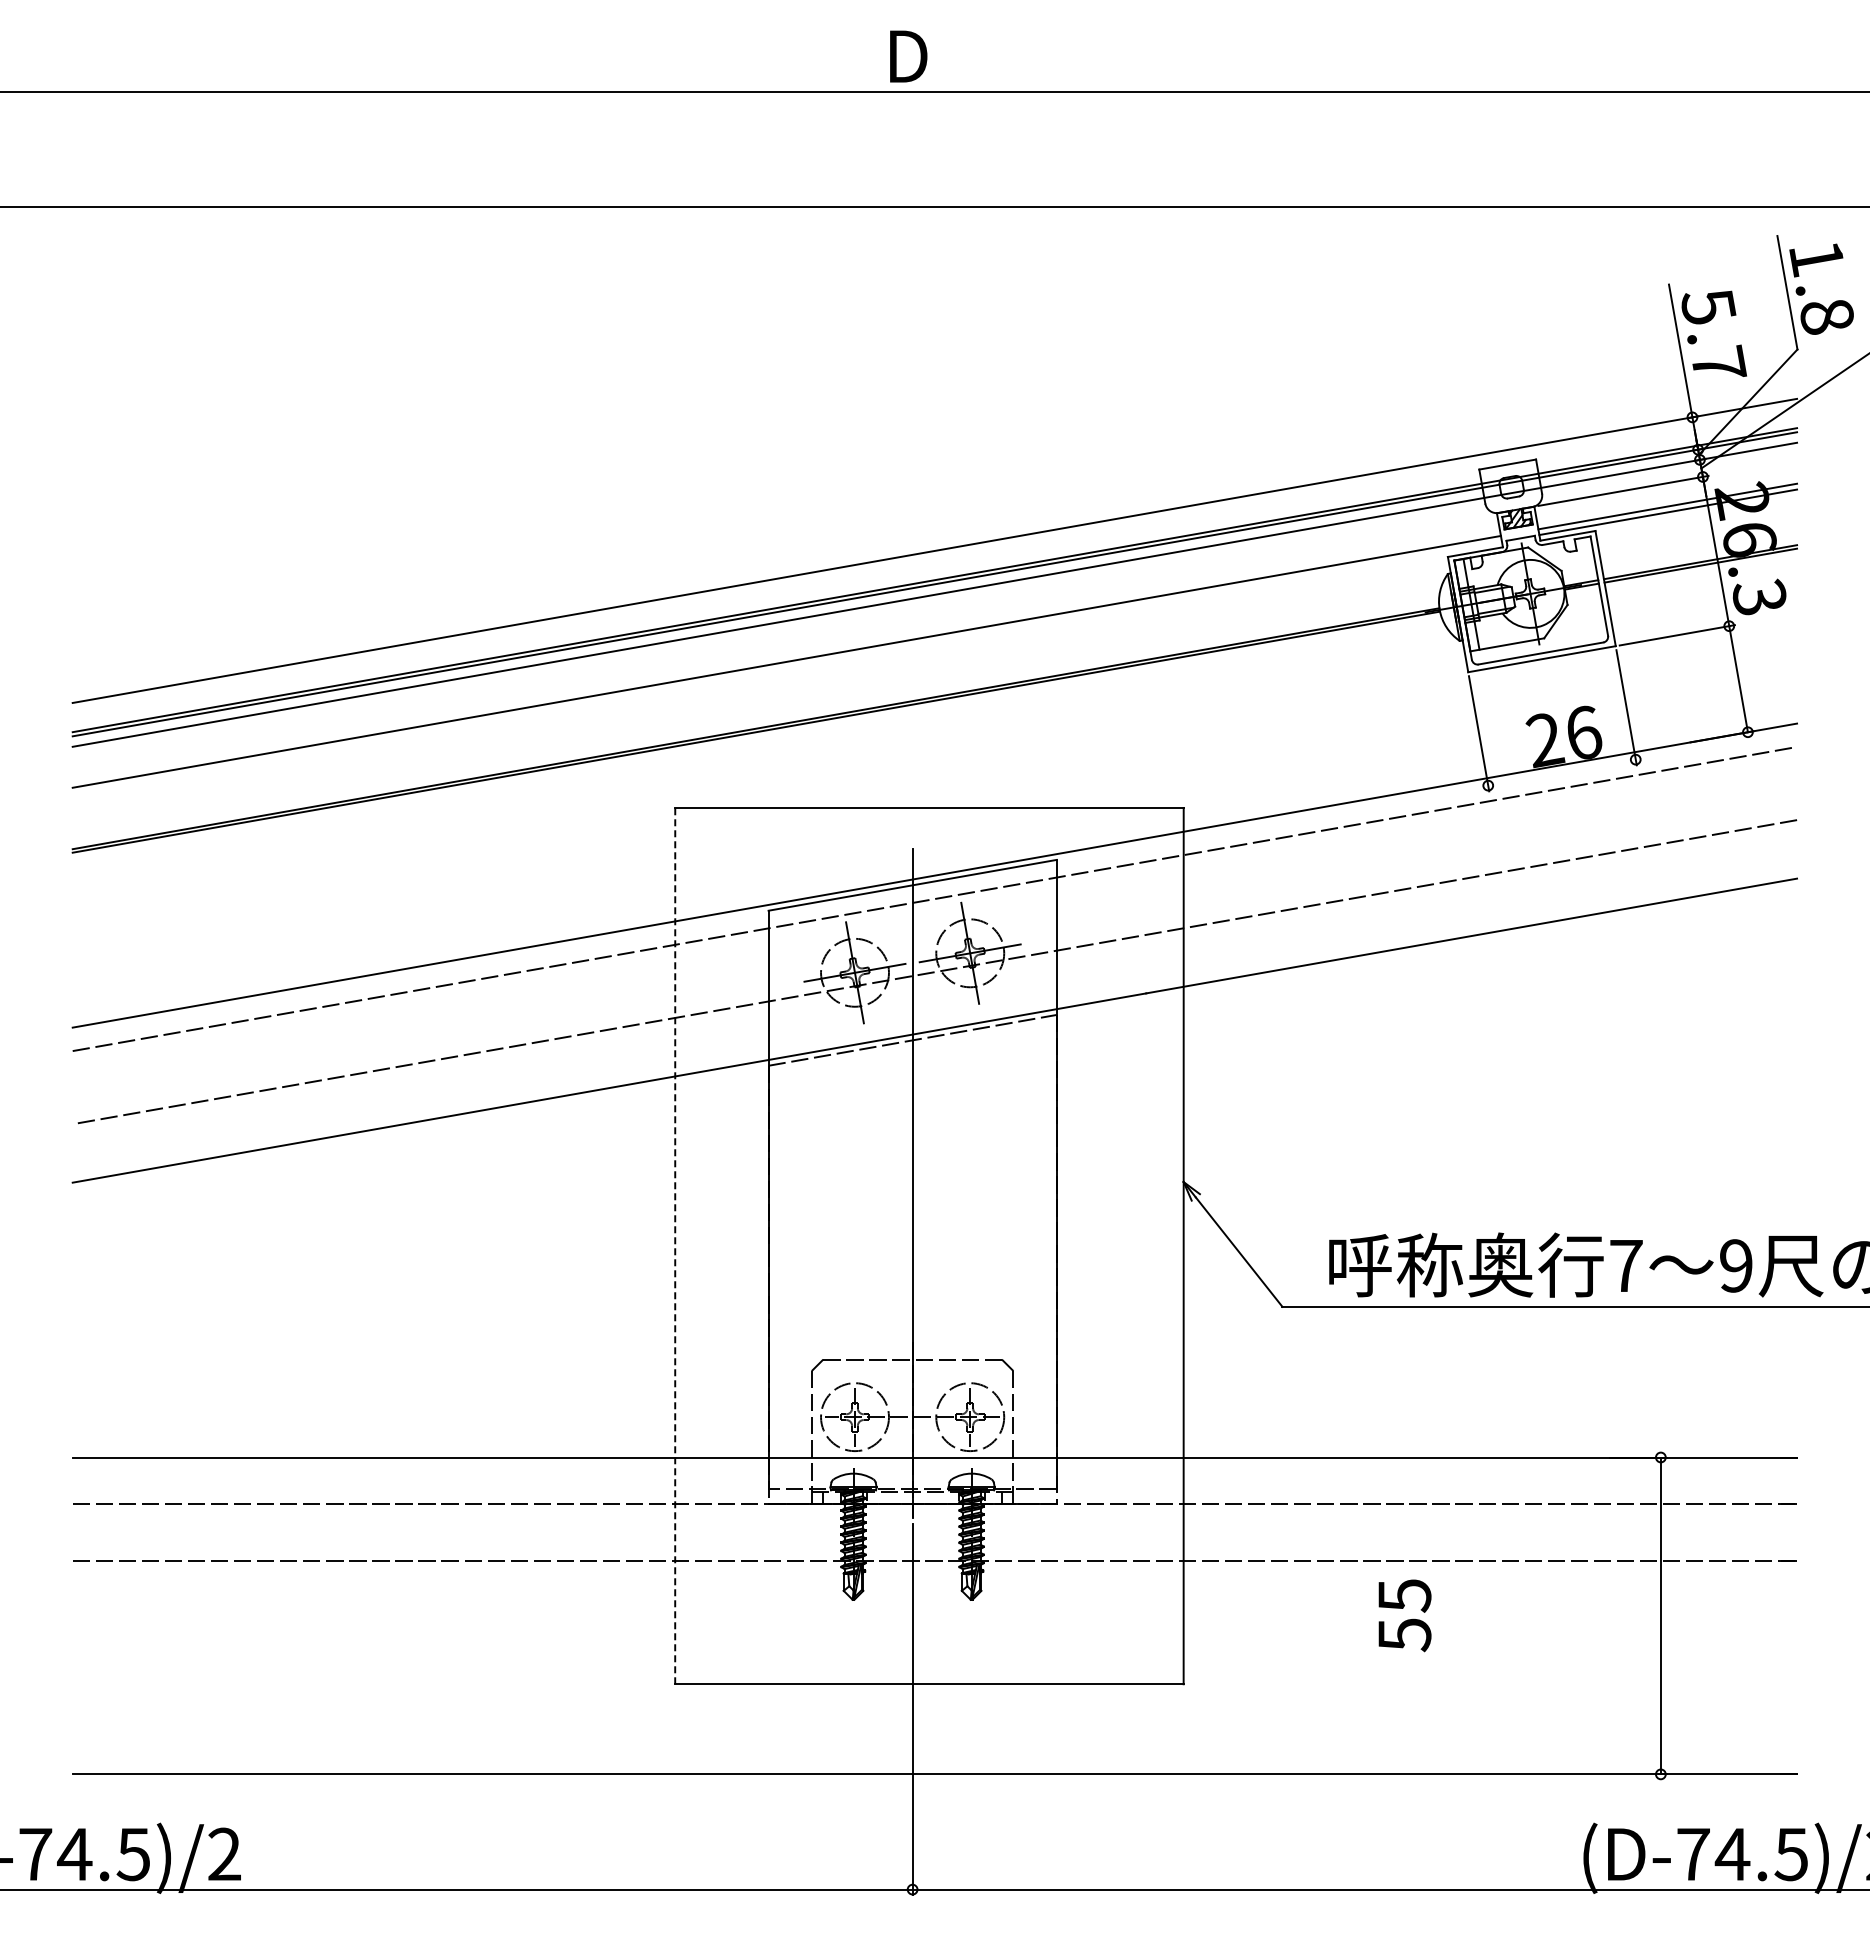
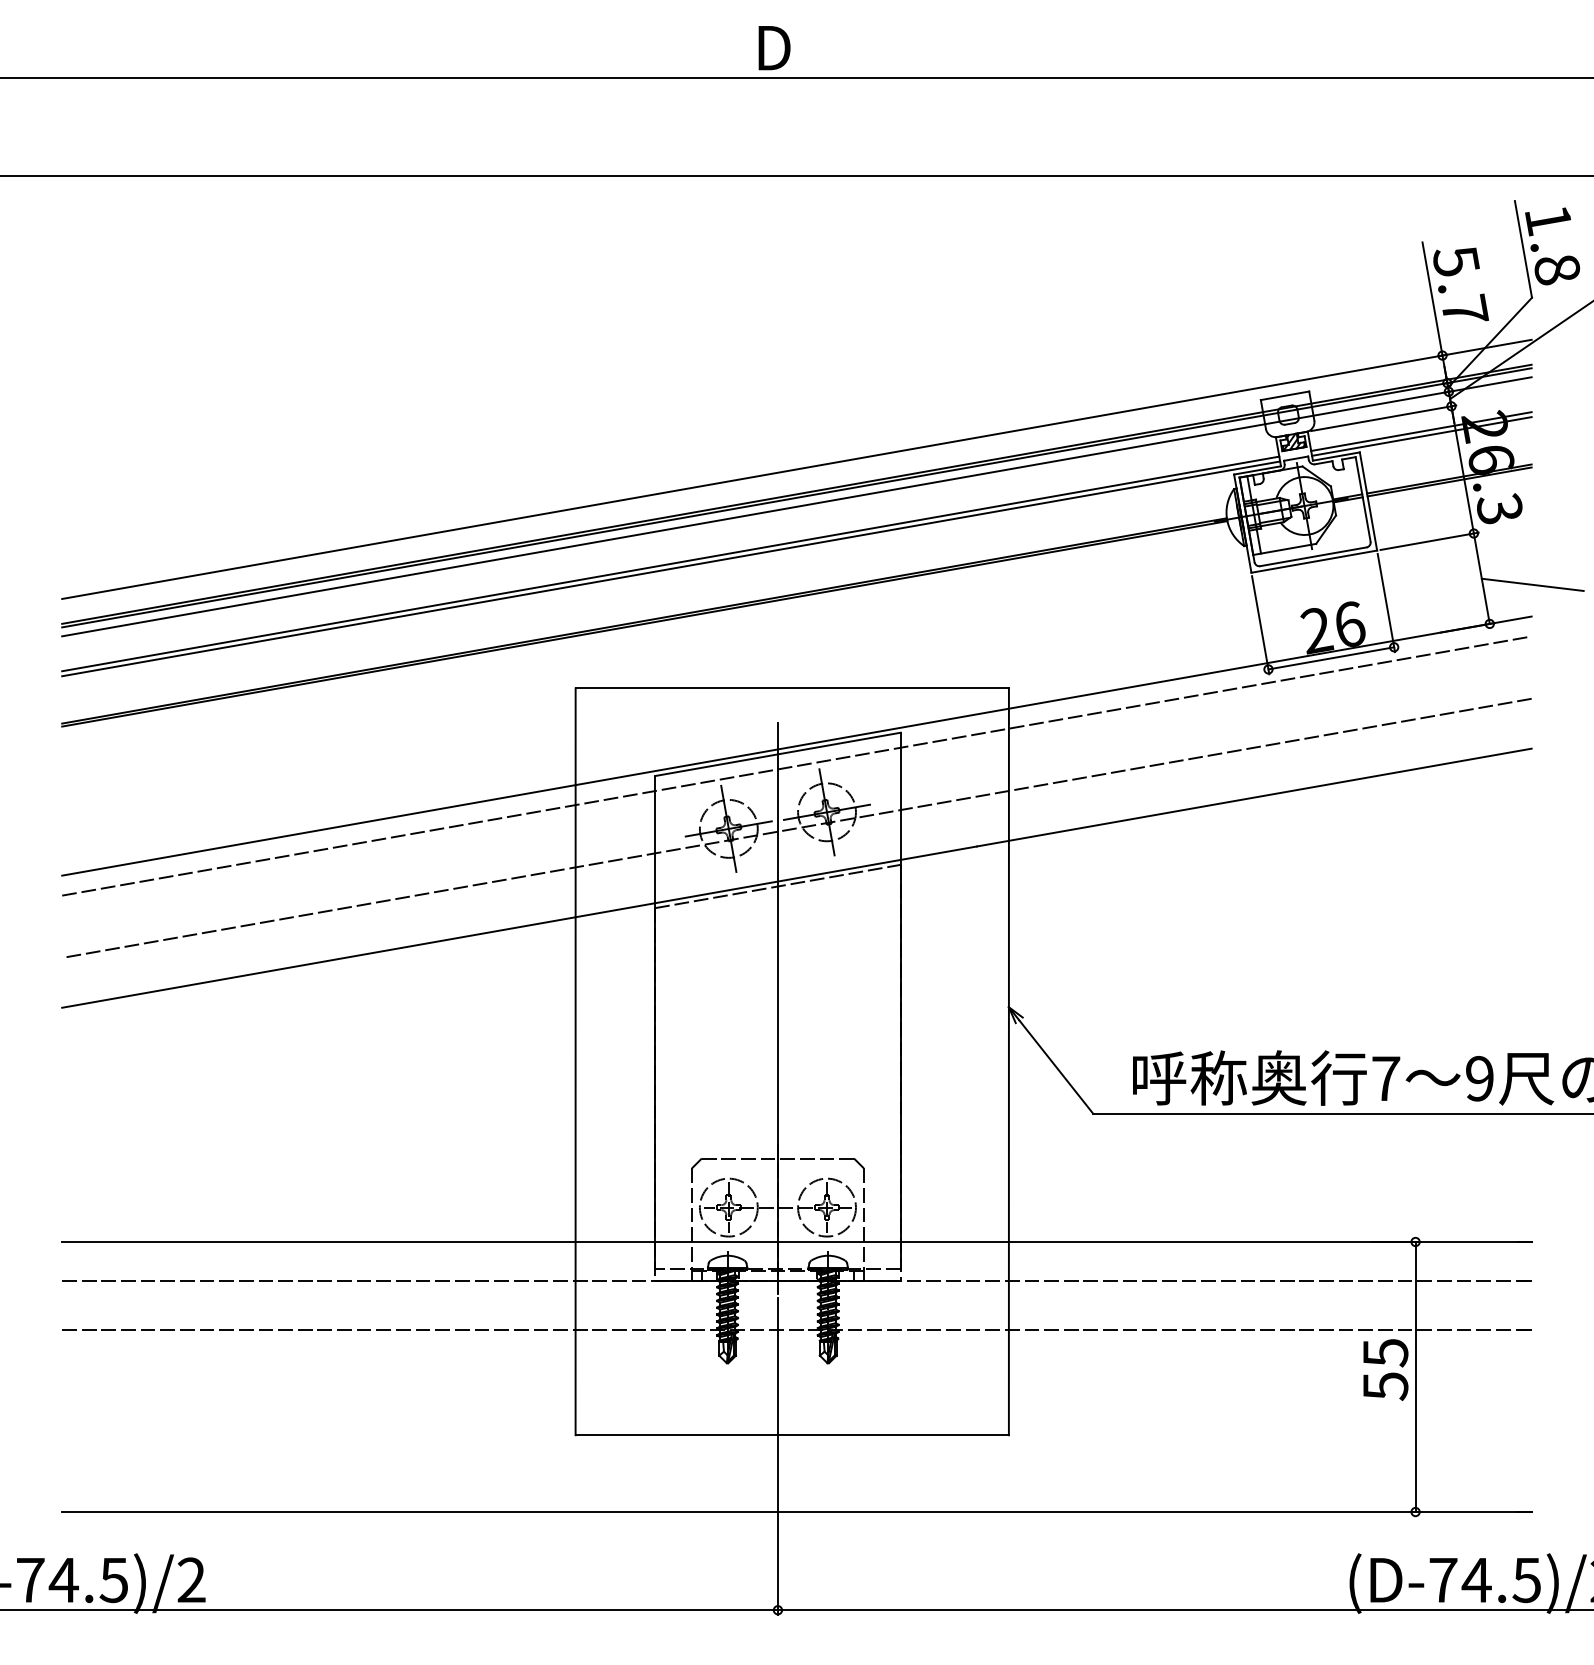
line: (786, 667) -> (670, 568), added
line: (1798, 686) -> (1532, 584), added
line: (1561, 772) -> (1330, 658), added
line: (675, 1245) -> (575, 1061), dashed -> solid
text: (1404, 1615) -> (1385, 1369), moved

